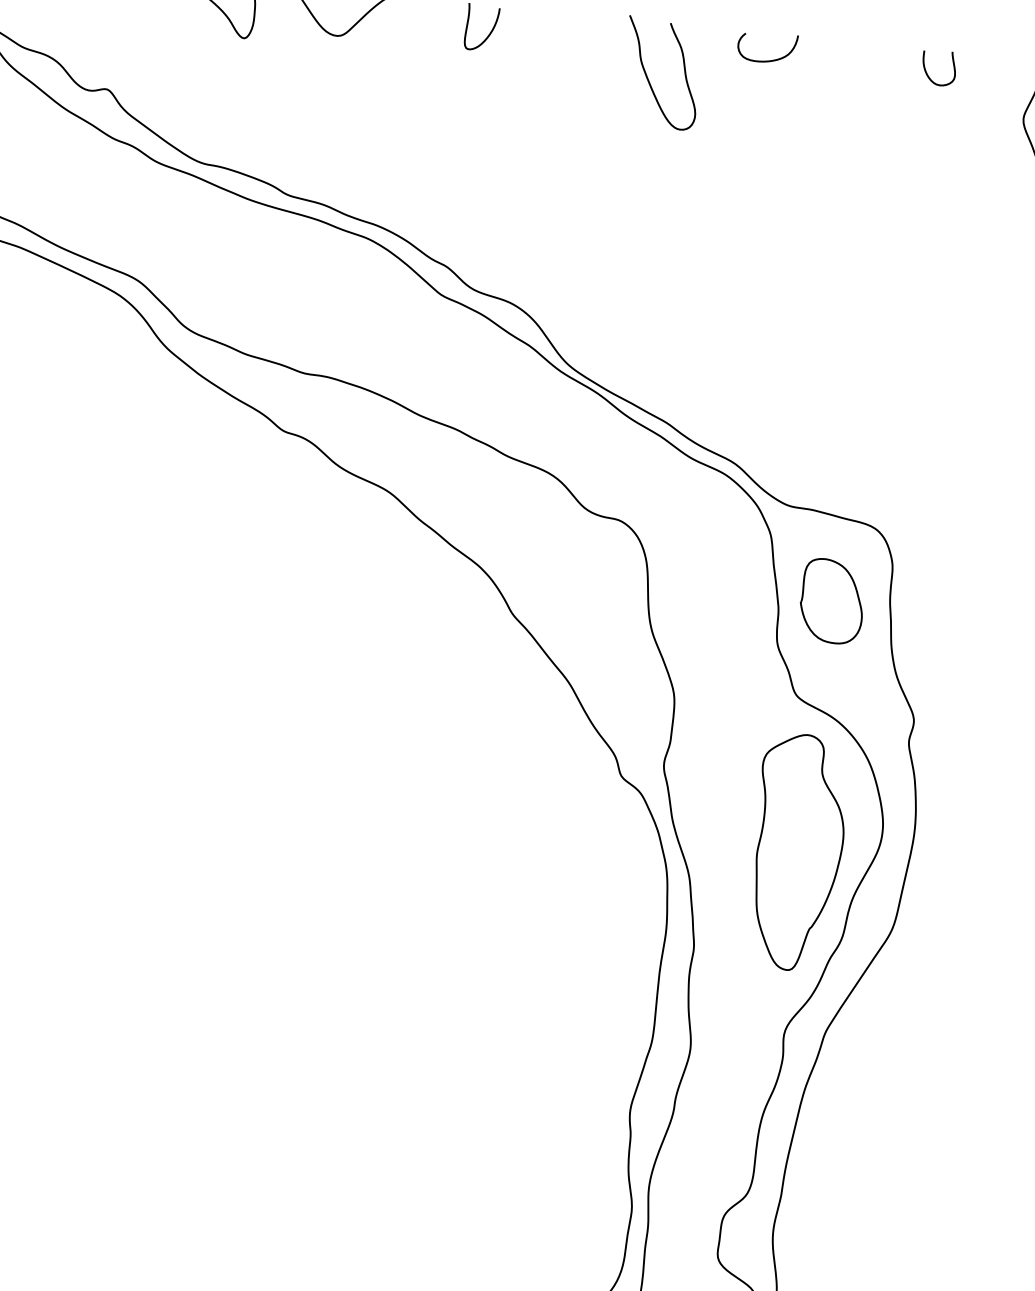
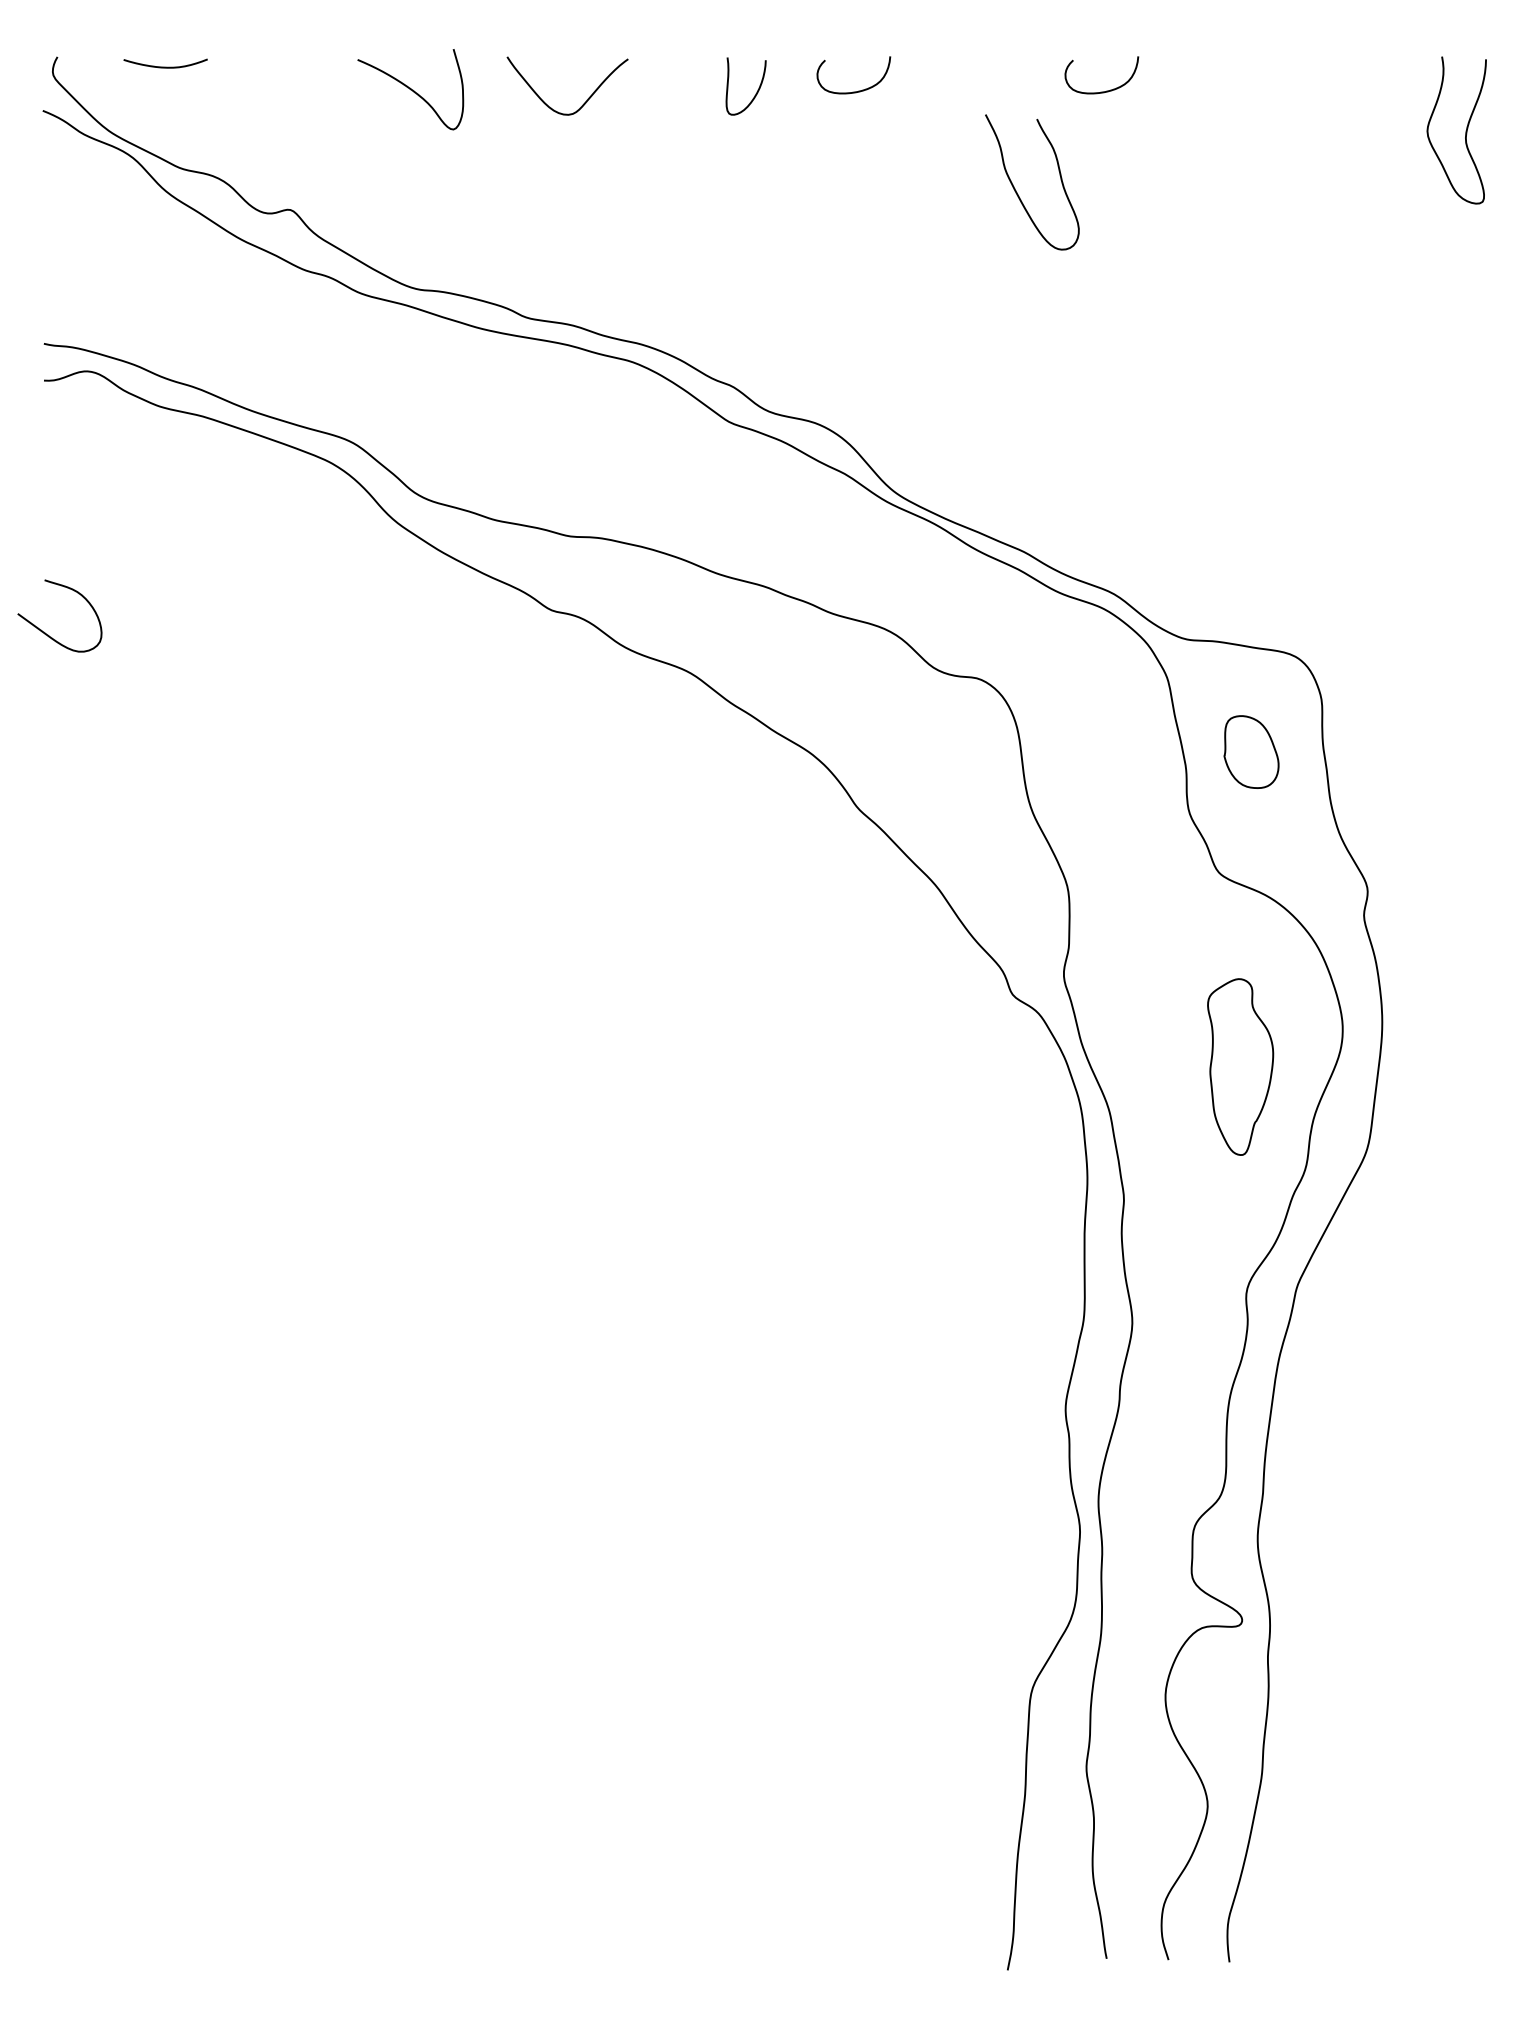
curve: (571, 40) -> (858, 90), added
curve: (929, 76) -> (1305, 90), removed
curve: (648, 78) -> (1016, 190), moved
part: (832, 600) -> (1251, 751), size x0.7
part: (797, 852) -> (1240, 1066), size x0.6

